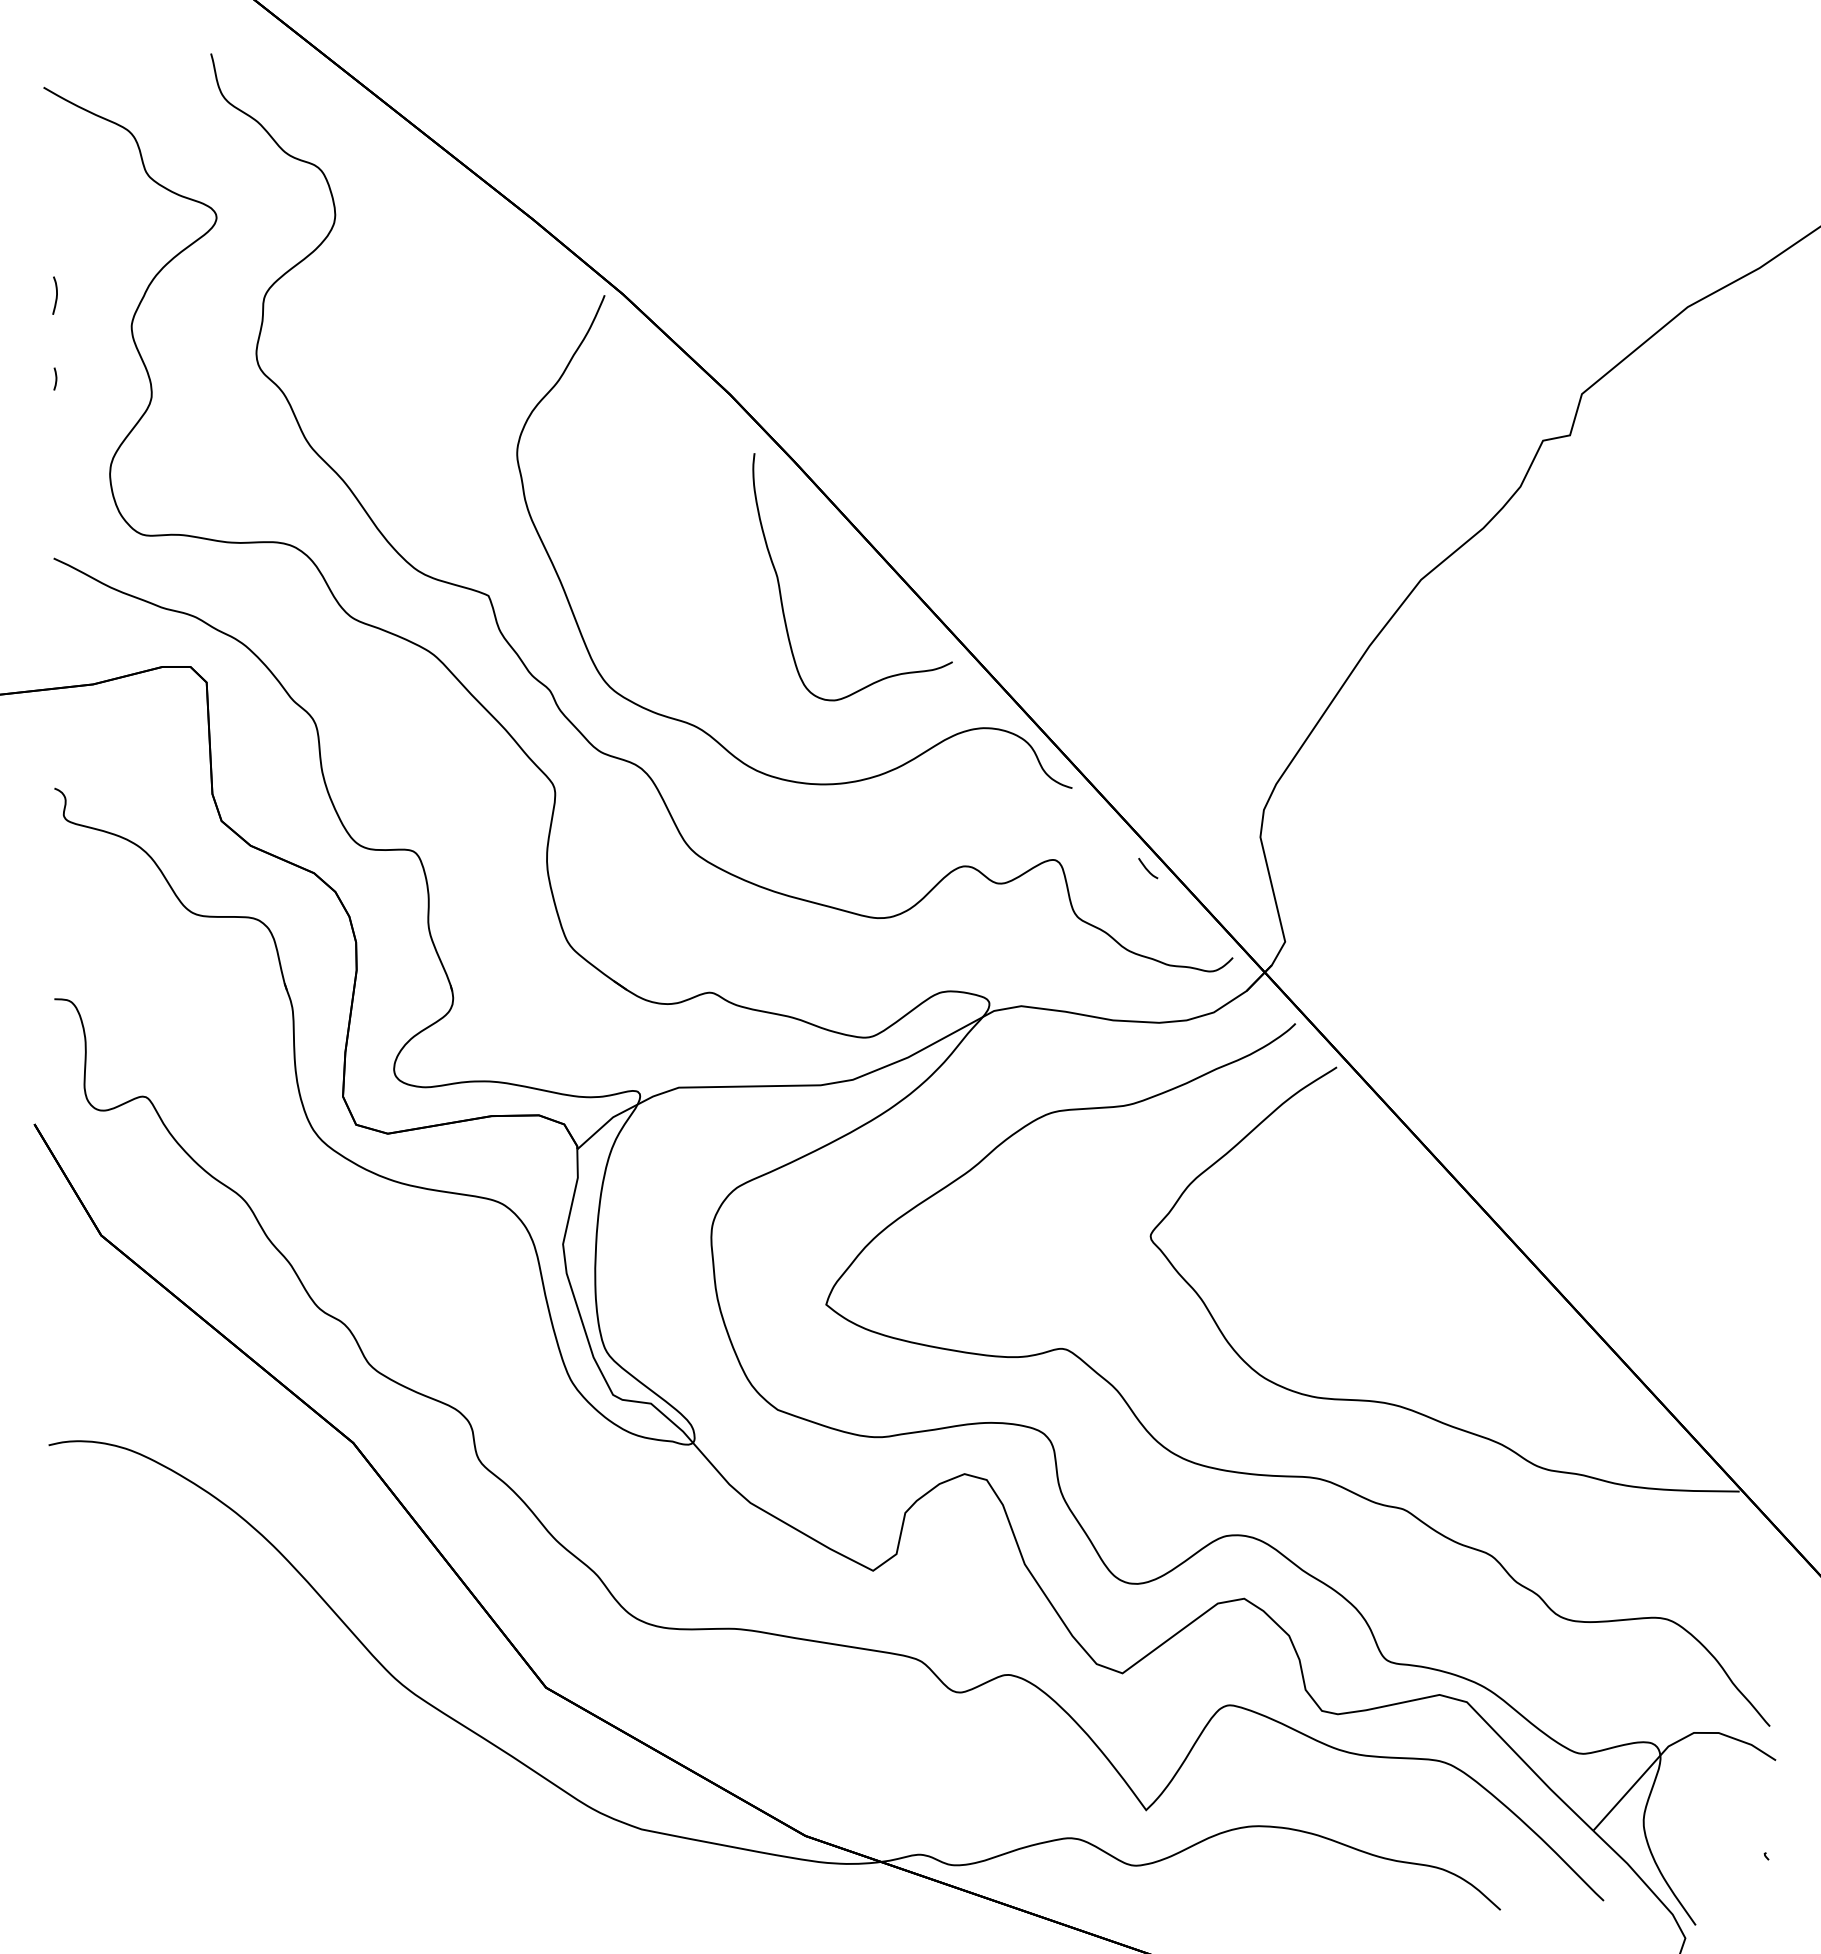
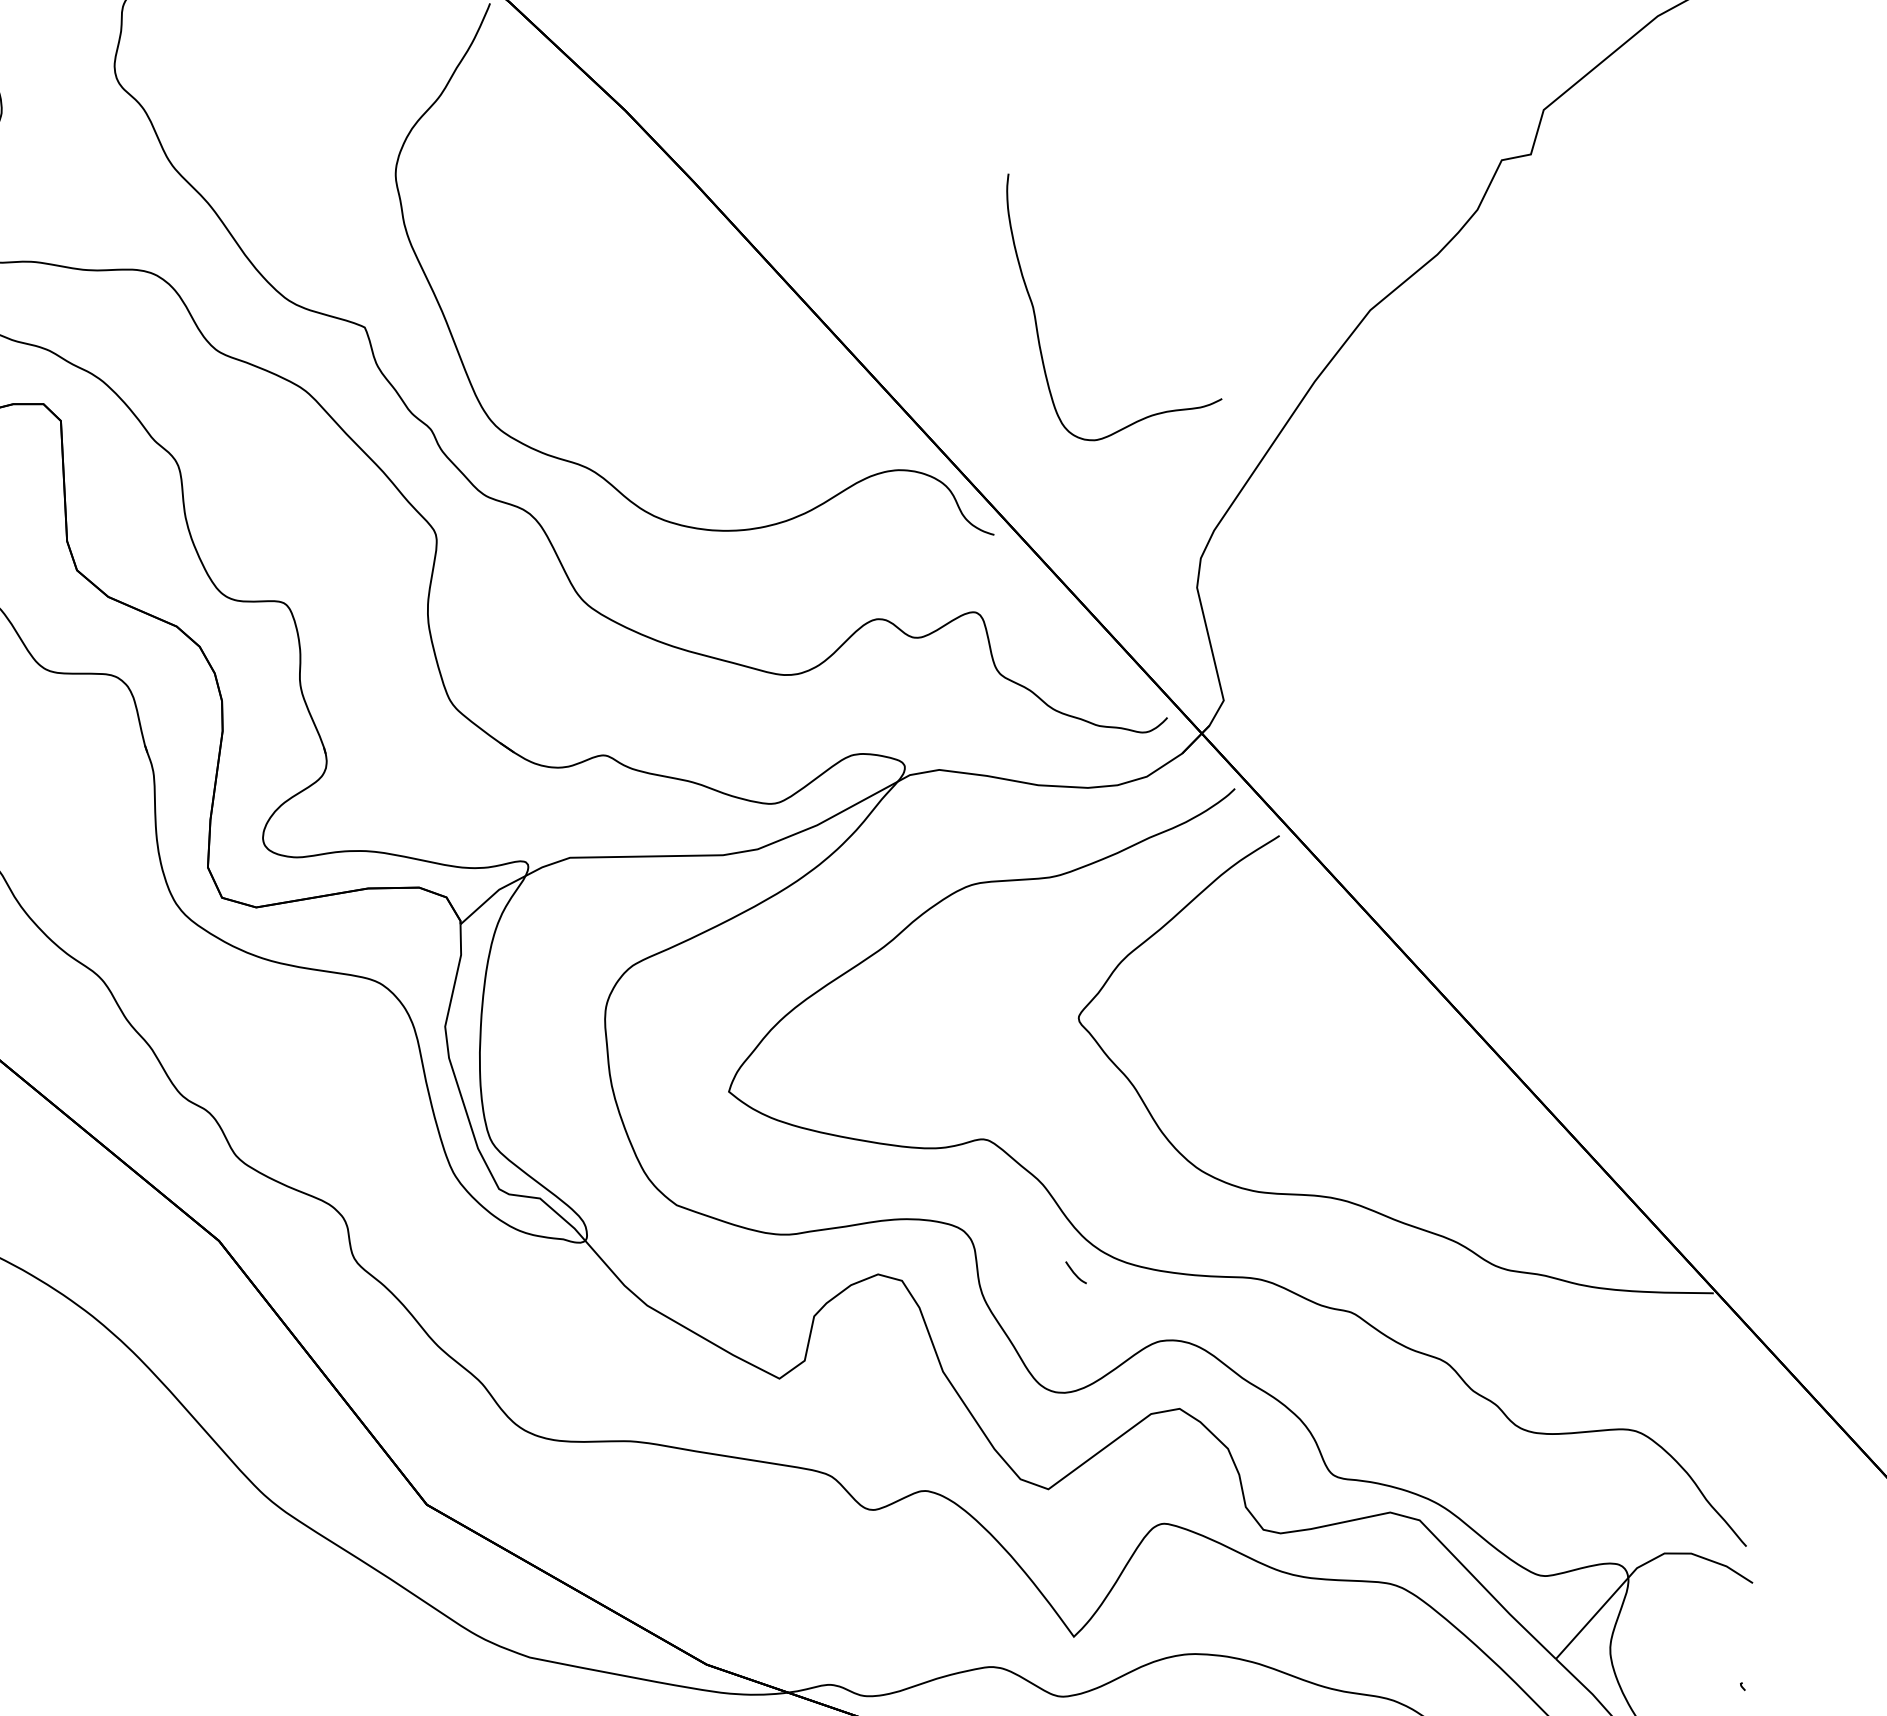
curve: (780, 586) -> (1036, 317), moved
curve: (1147, 868) -> (1075, 1272), moved

